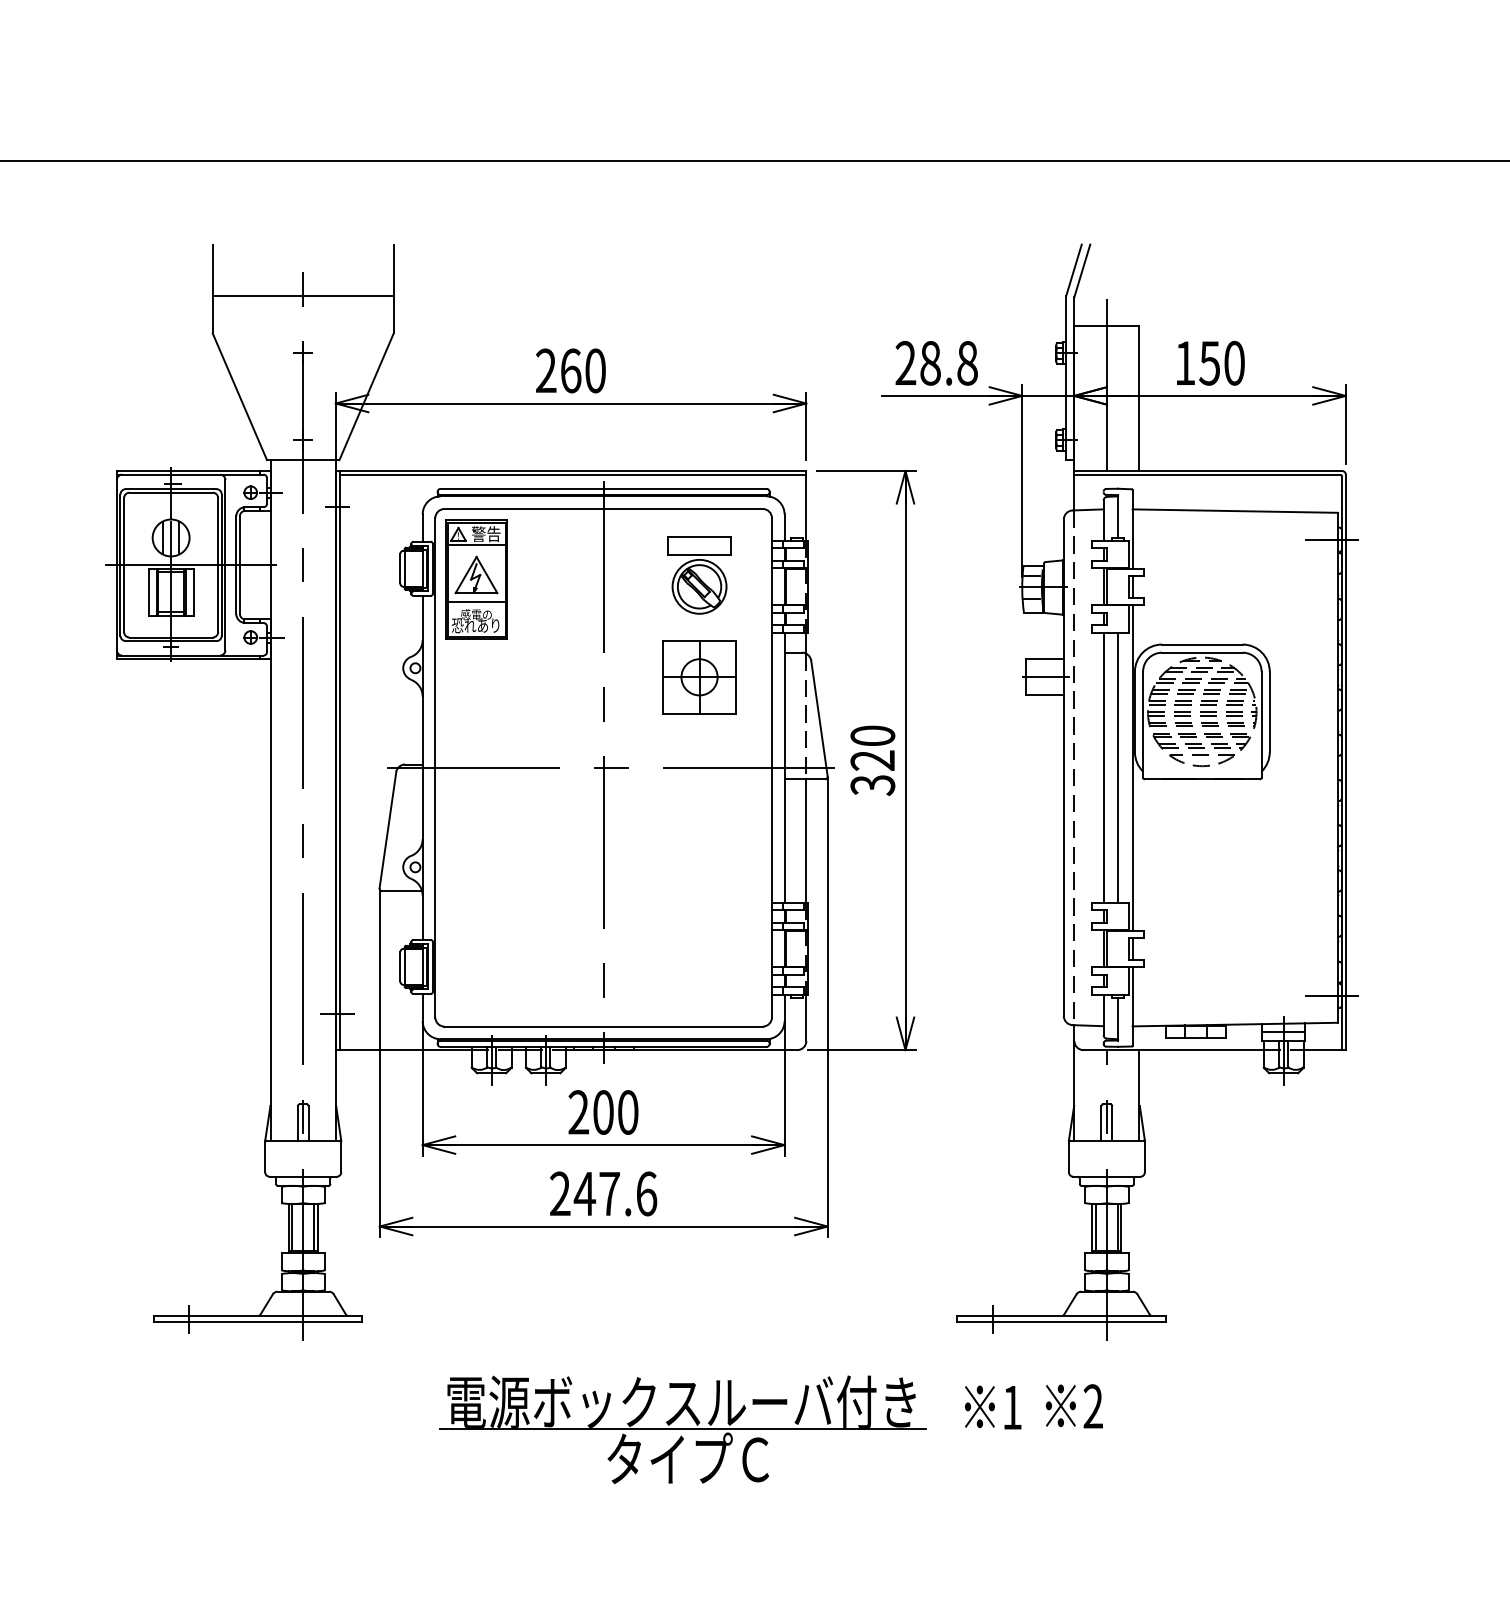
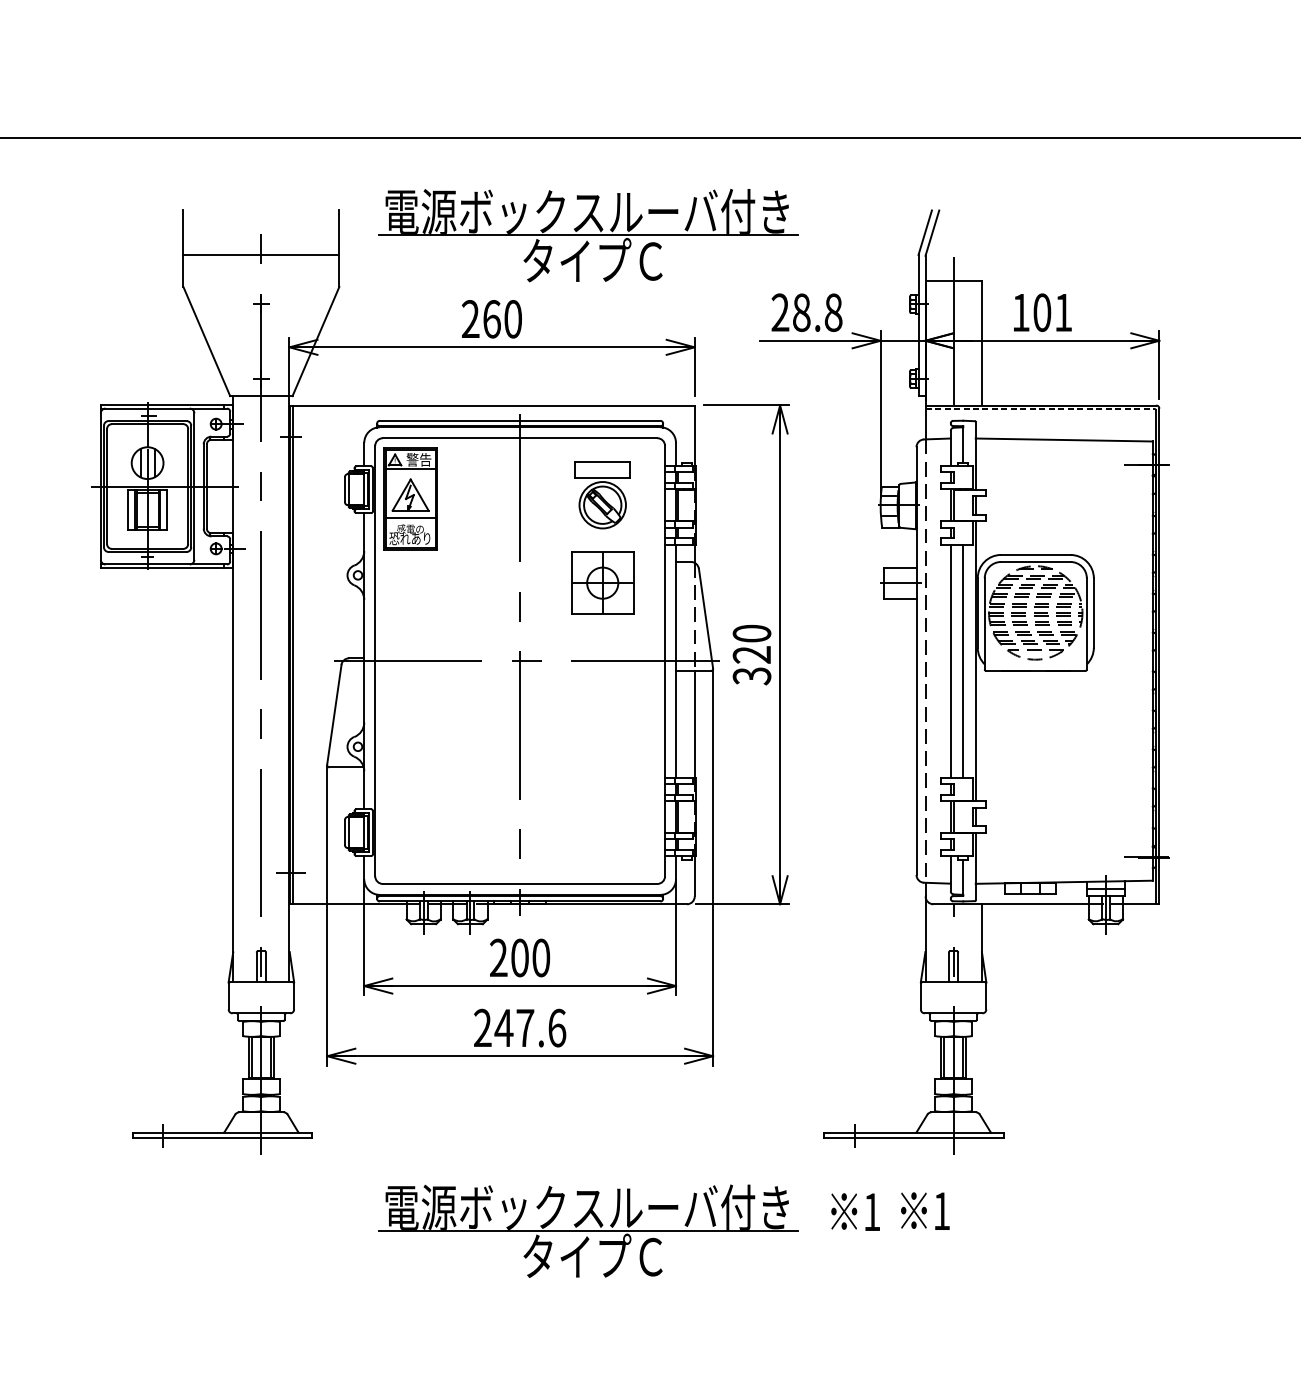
part: (682, 273) -> (588, 235), added
text: (1221, 362) -> (1052, 312), 150 -> 101
line: (573, 475) -> (494, 409), removed
line: (1208, 475) -> (1041, 409), solid -> dashed
text: (1092, 1406) -> (941, 1211), 2 -> 1

